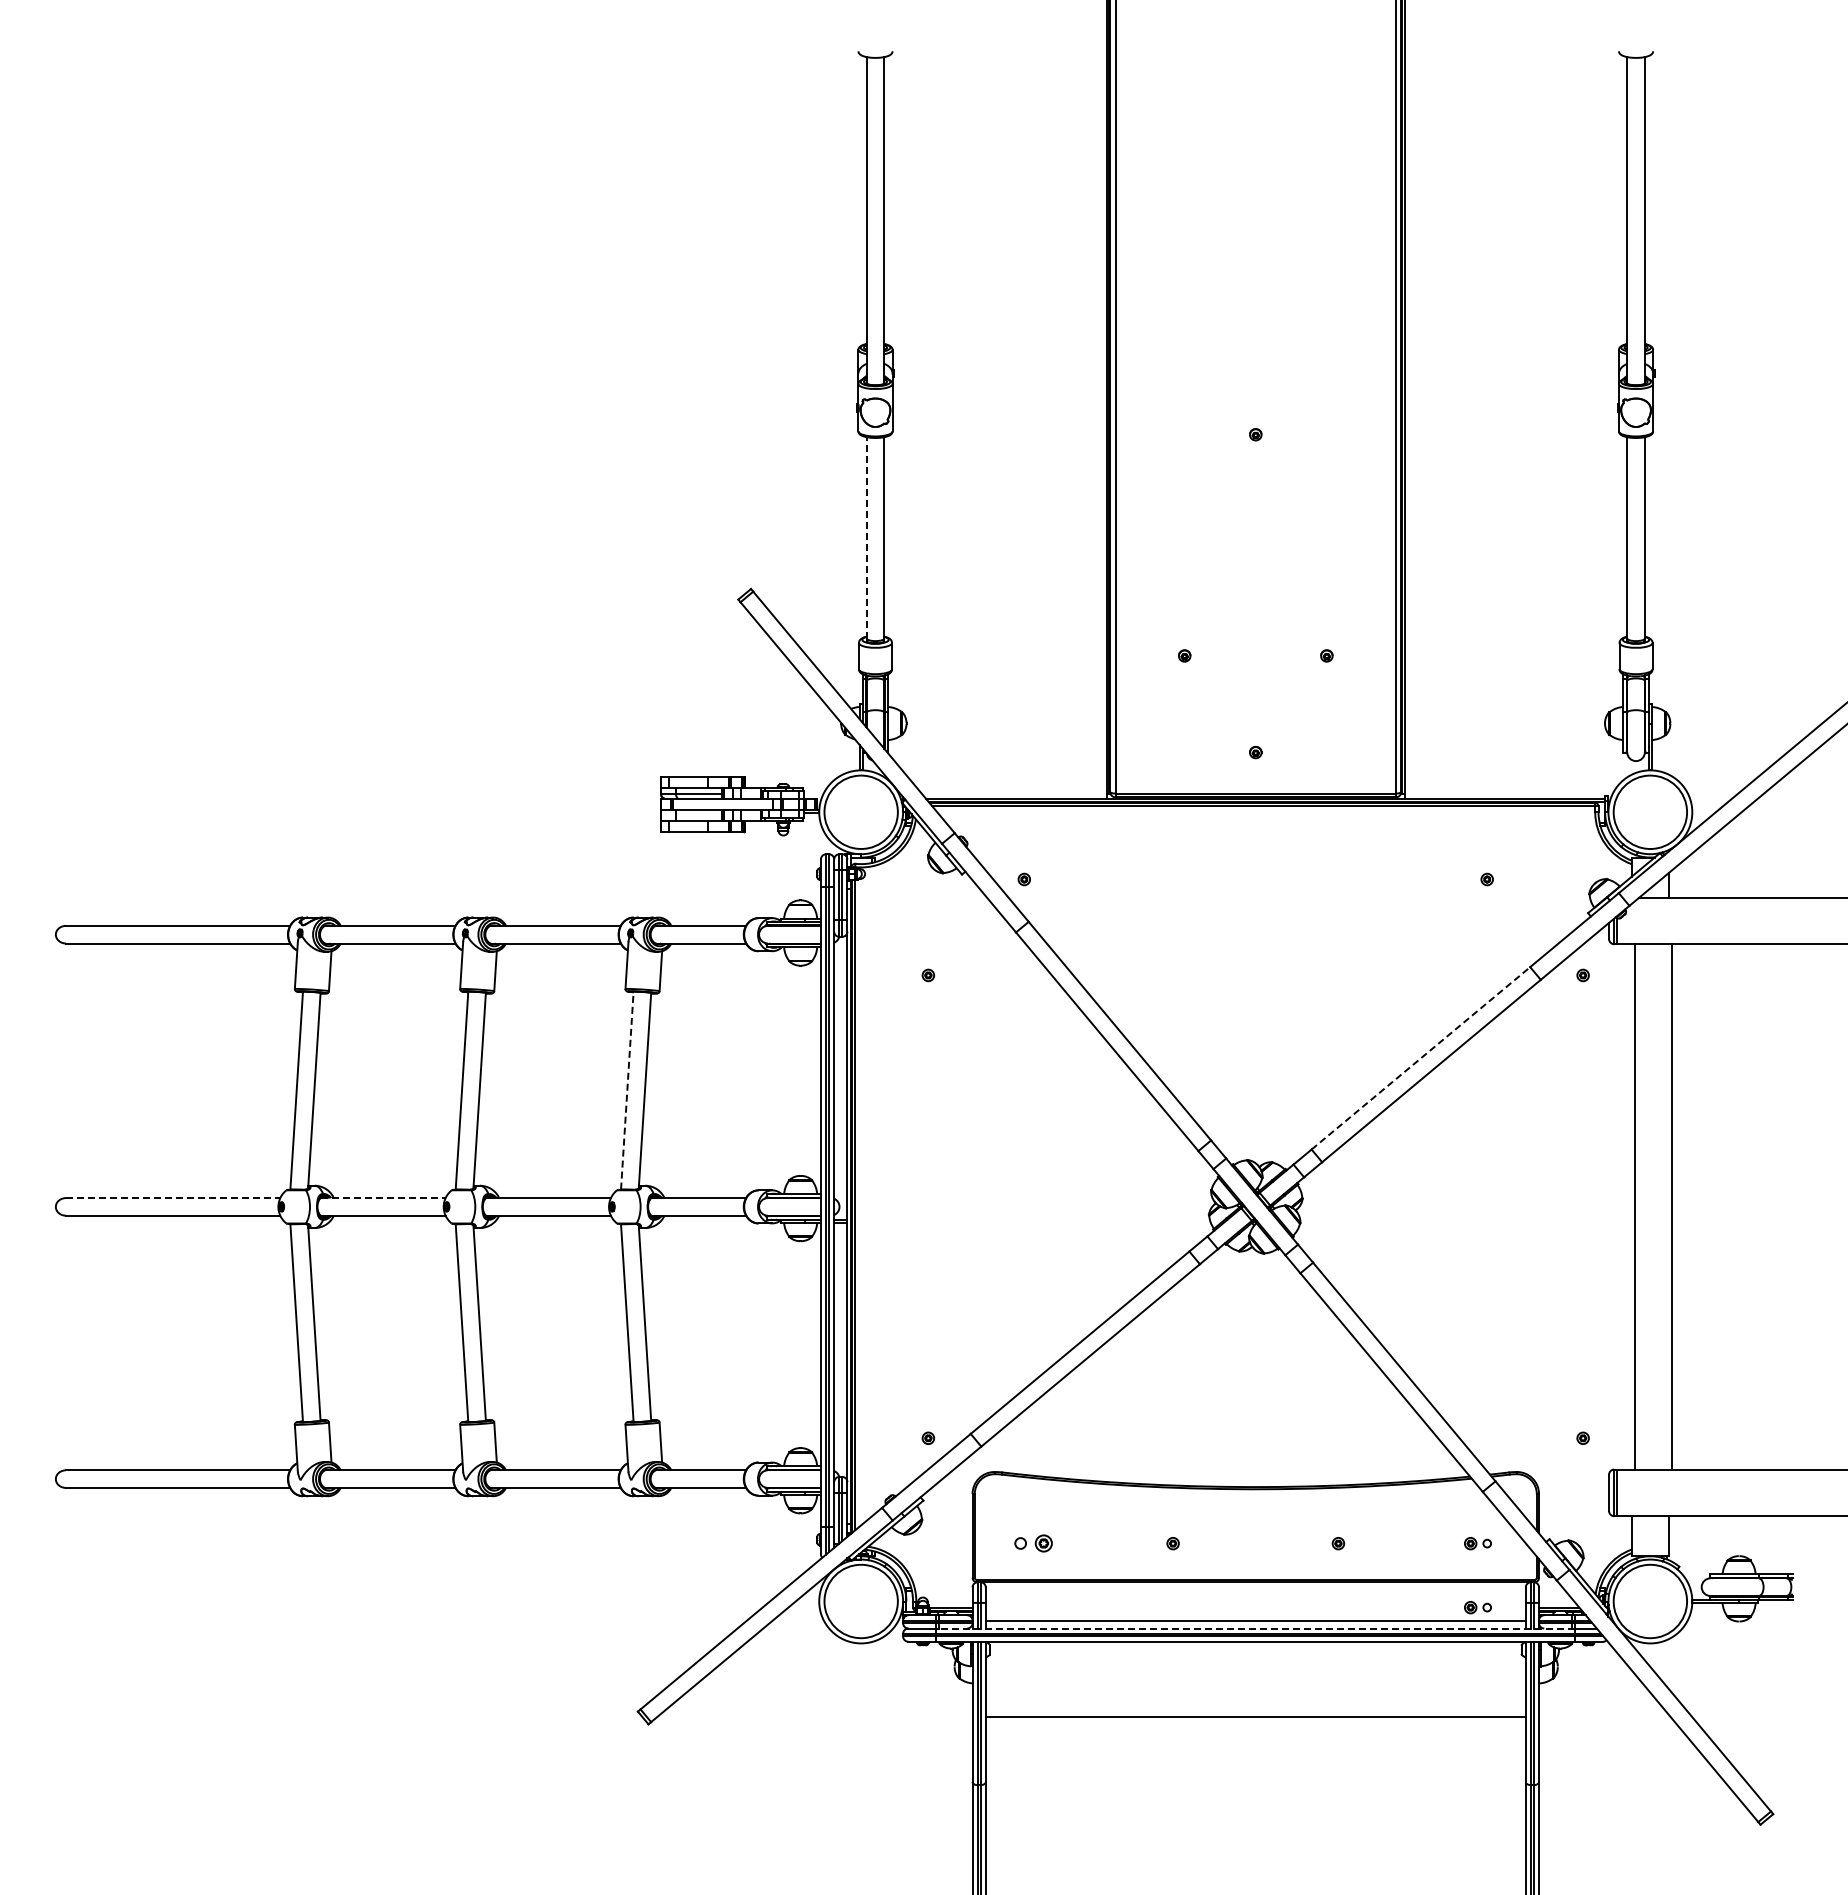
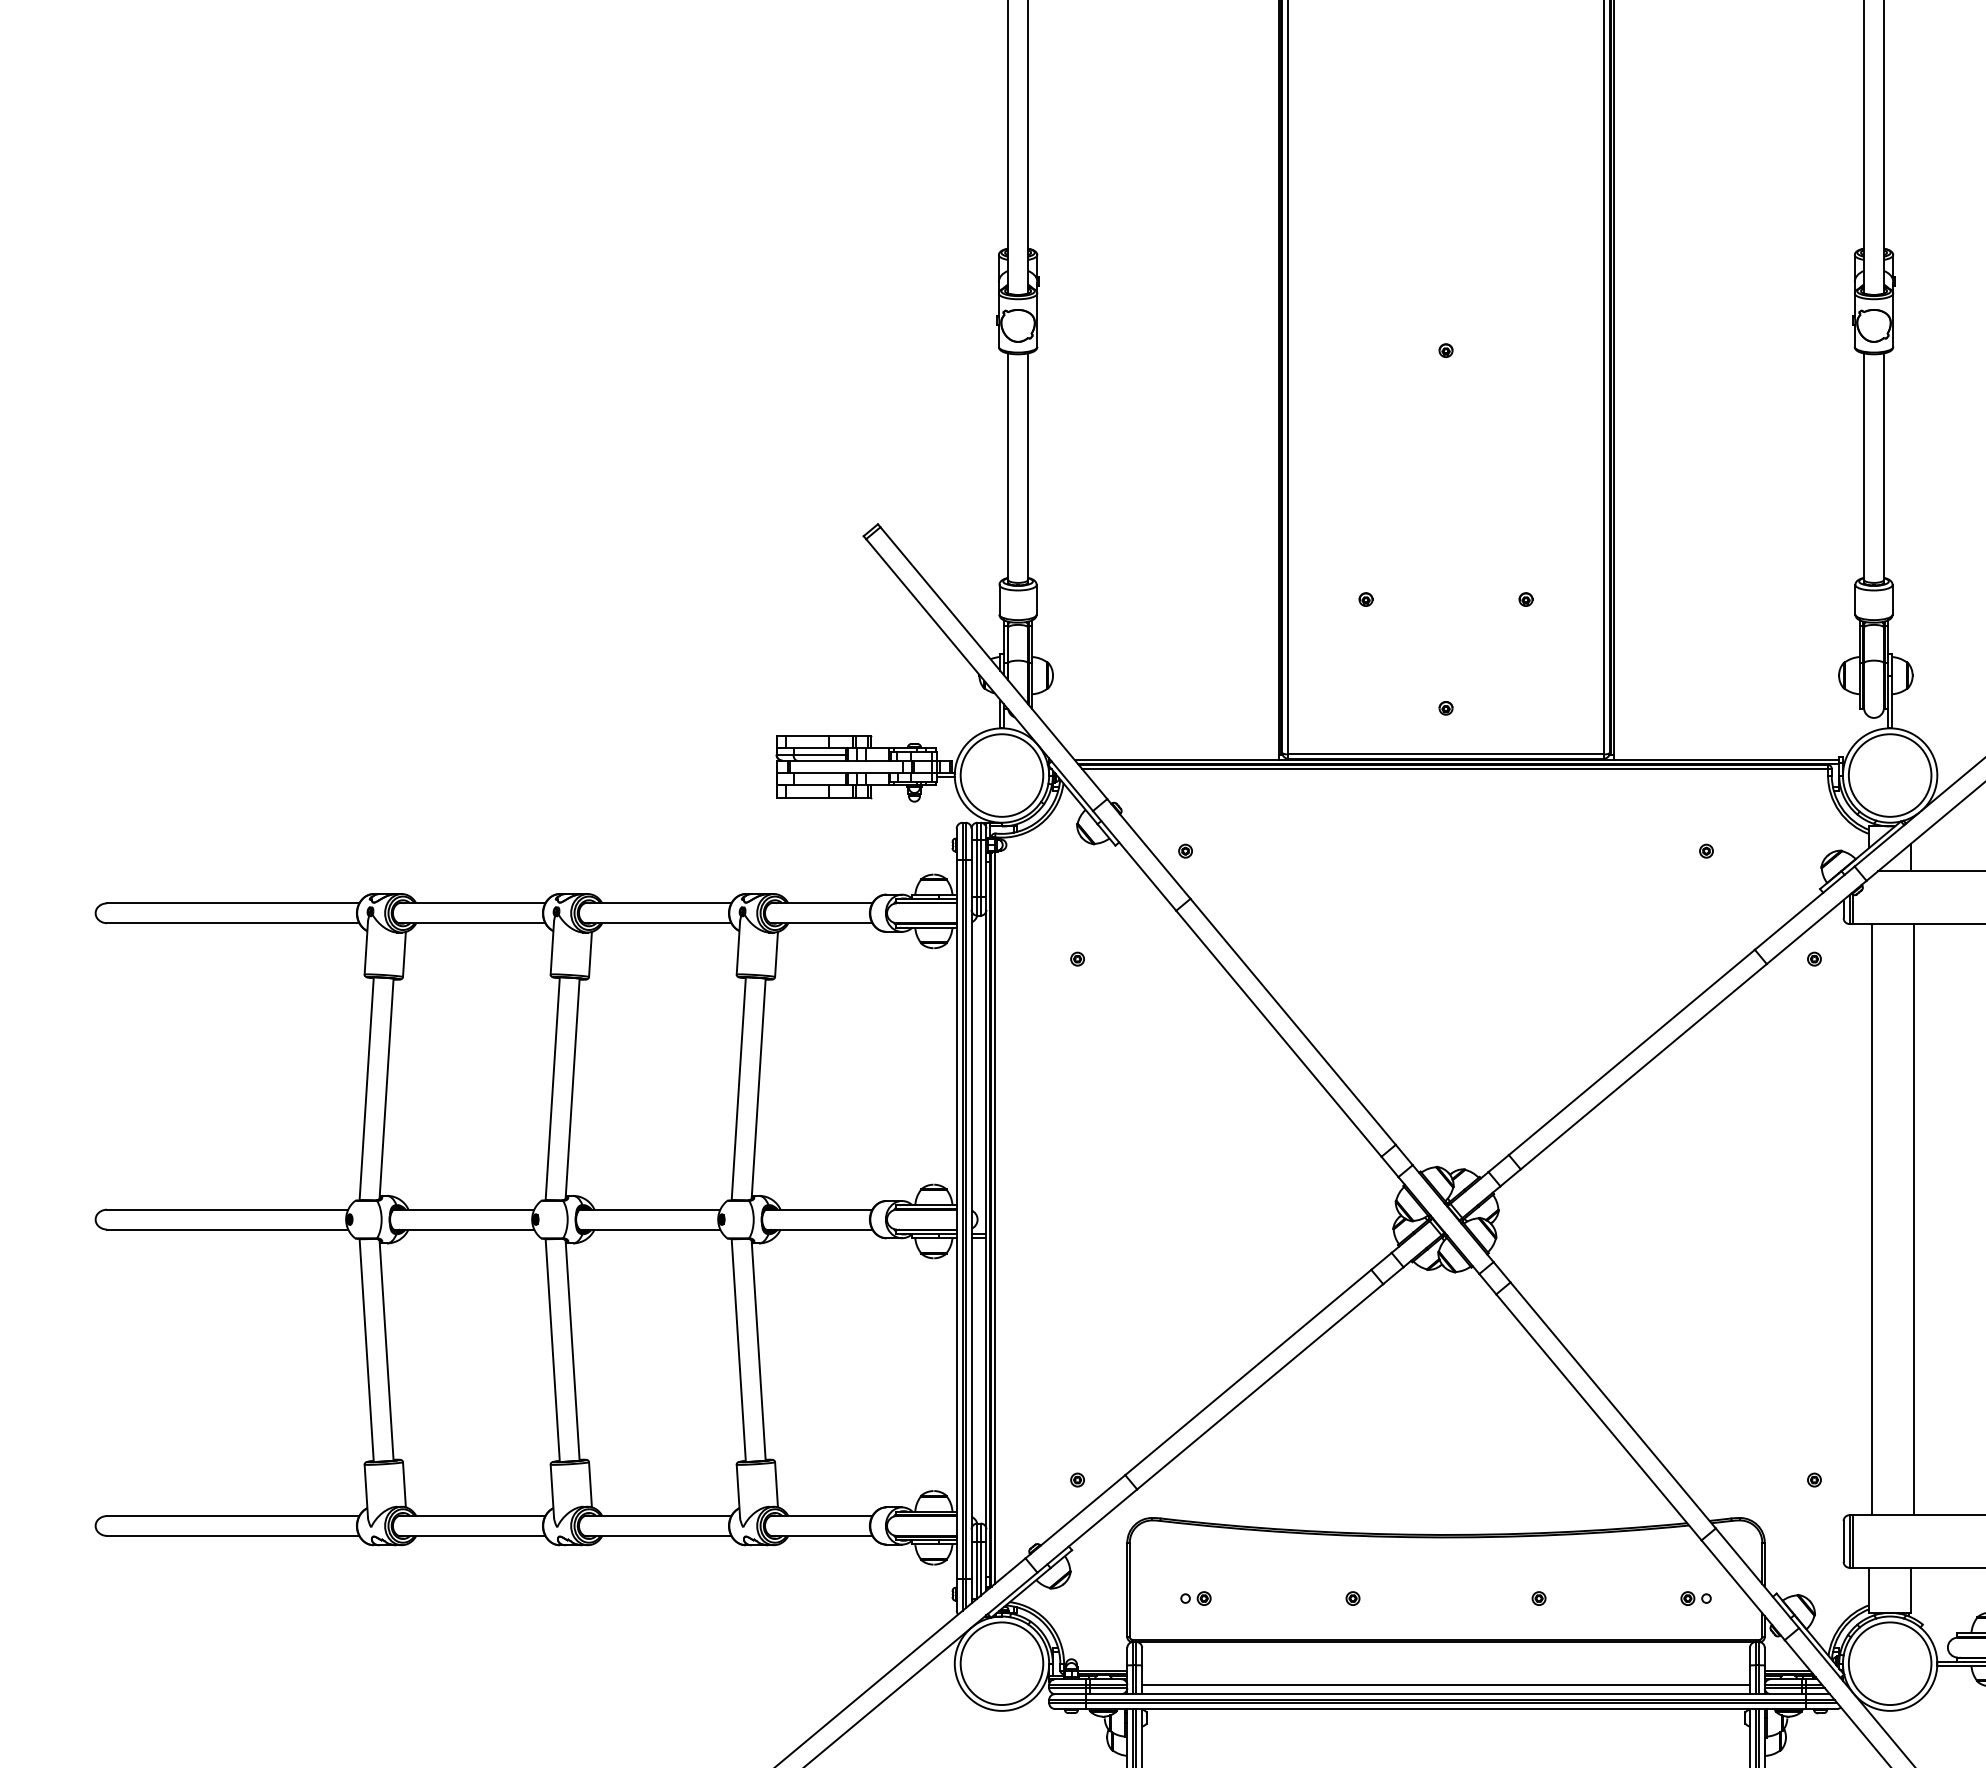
line: (866, 537) -> (1007, 466), dashed -> solid
line: (1421, 1058) -> (1632, 1052), dashed -> solid
line: (627, 1090) -> (738, 1088), dashed -> solid
line: (173, 1198) -> (228, 1210), dashed -> solid
line: (383, 1198) -> (464, 1210), dashed -> solid
part: (1033, 1543) -> (1195, 1598), size x0.71
part: (1477, 1607) -> (1695, 1670), removed
line: (1255, 1628) -> (1445, 1694), dashed -> solid

